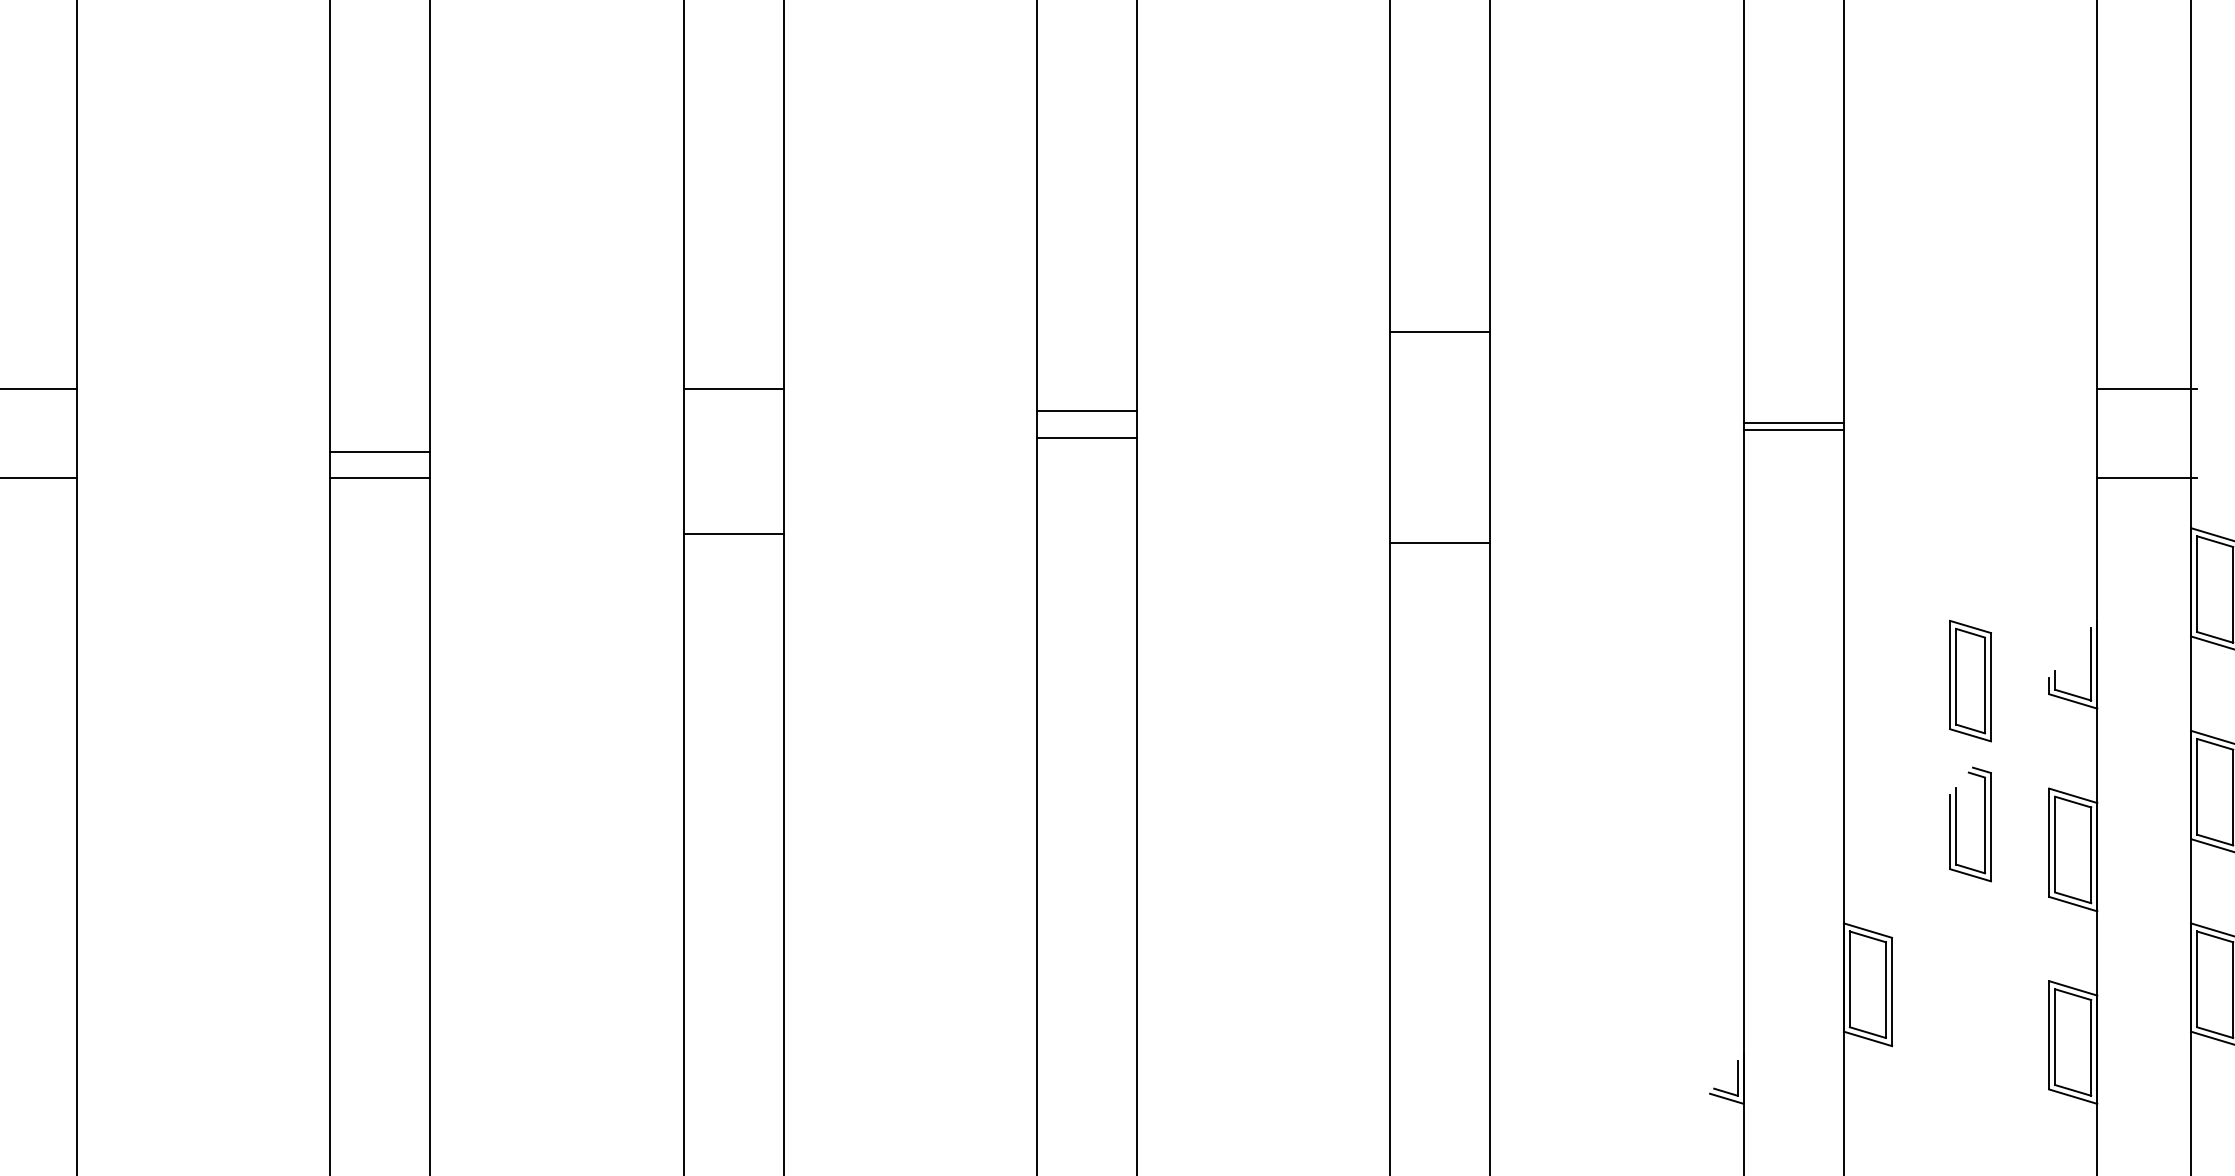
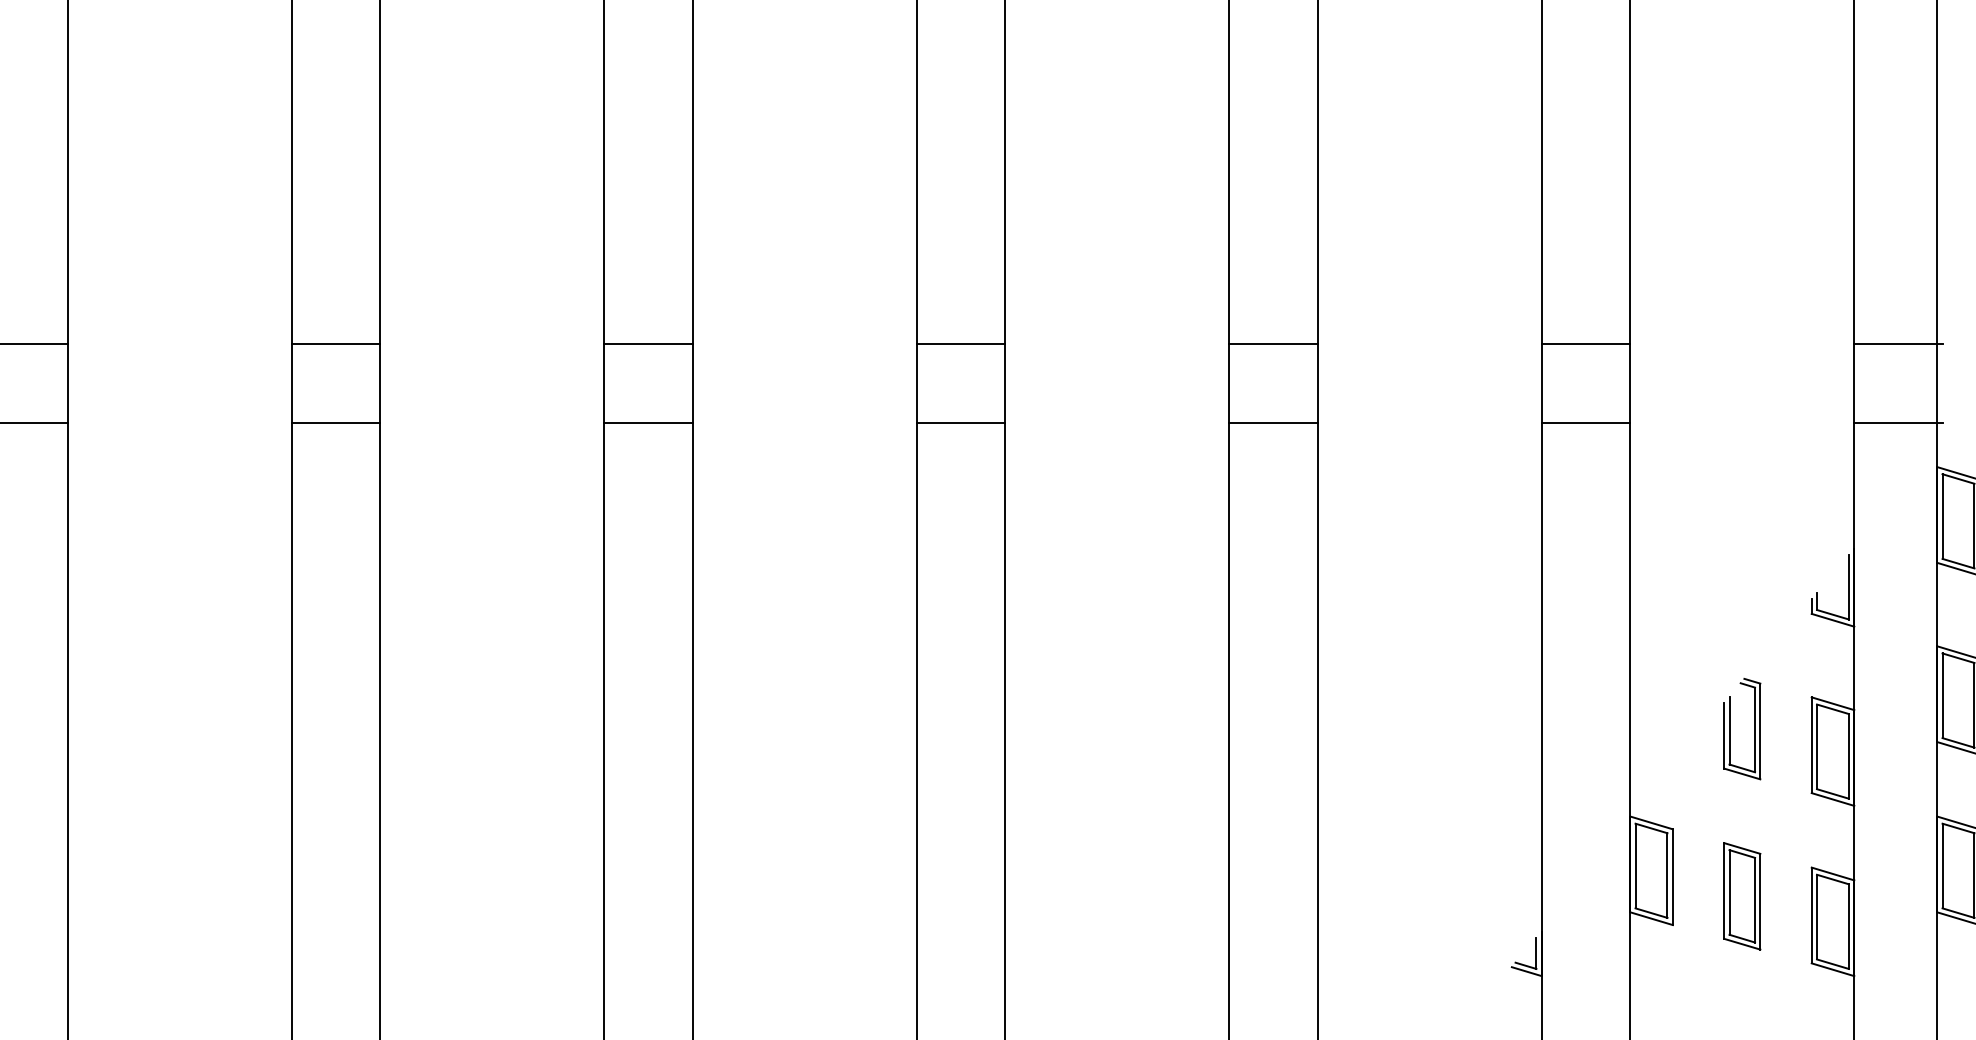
line: (1440, 331) -> (1273, 344), moved
line: (1086, 410) -> (960, 422), moved
line: (1793, 422) -> (1585, 422), moved
line: (1793, 430) -> (1585, 344), moved
line: (1086, 438) -> (960, 344), moved
line: (379, 451) -> (335, 344), moved
line: (733, 533) -> (648, 422), moved
line: (1440, 542) -> (1273, 422), moved
part: (1970, 681) -> (1742, 896), moved

